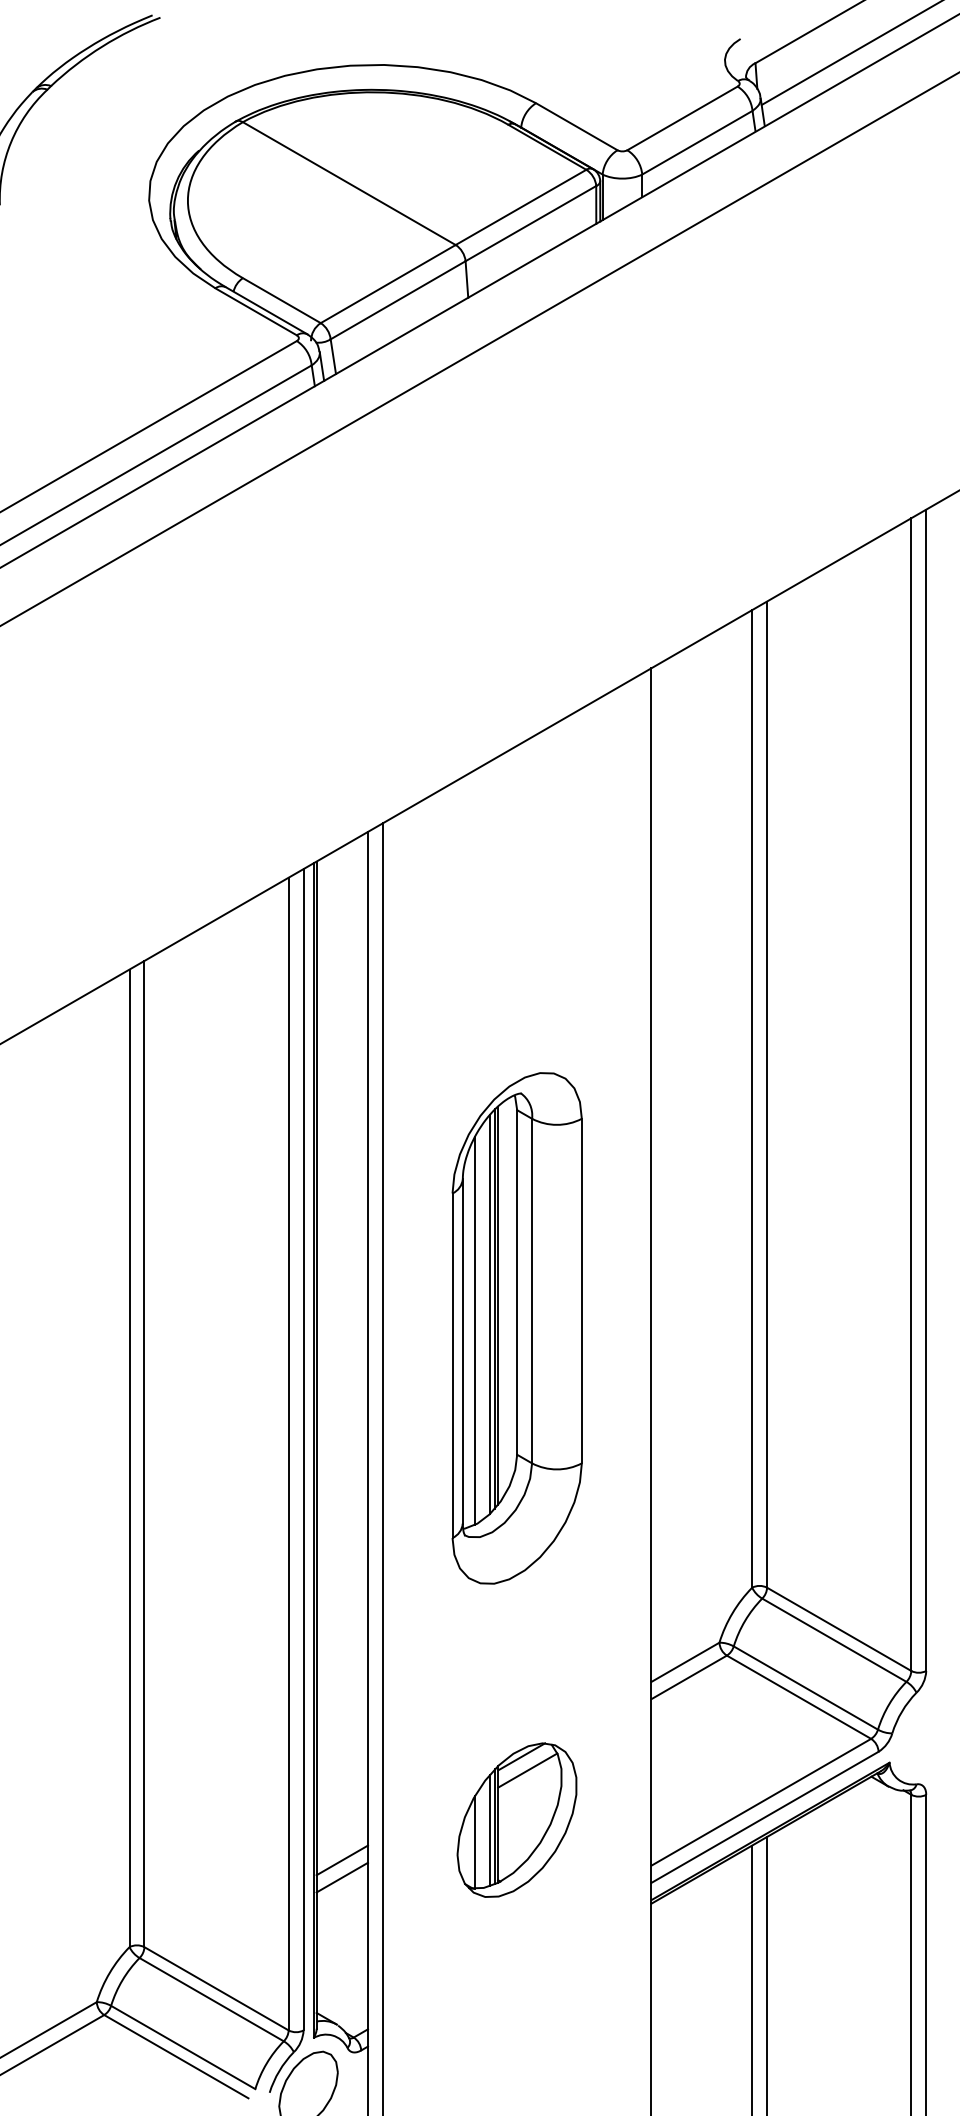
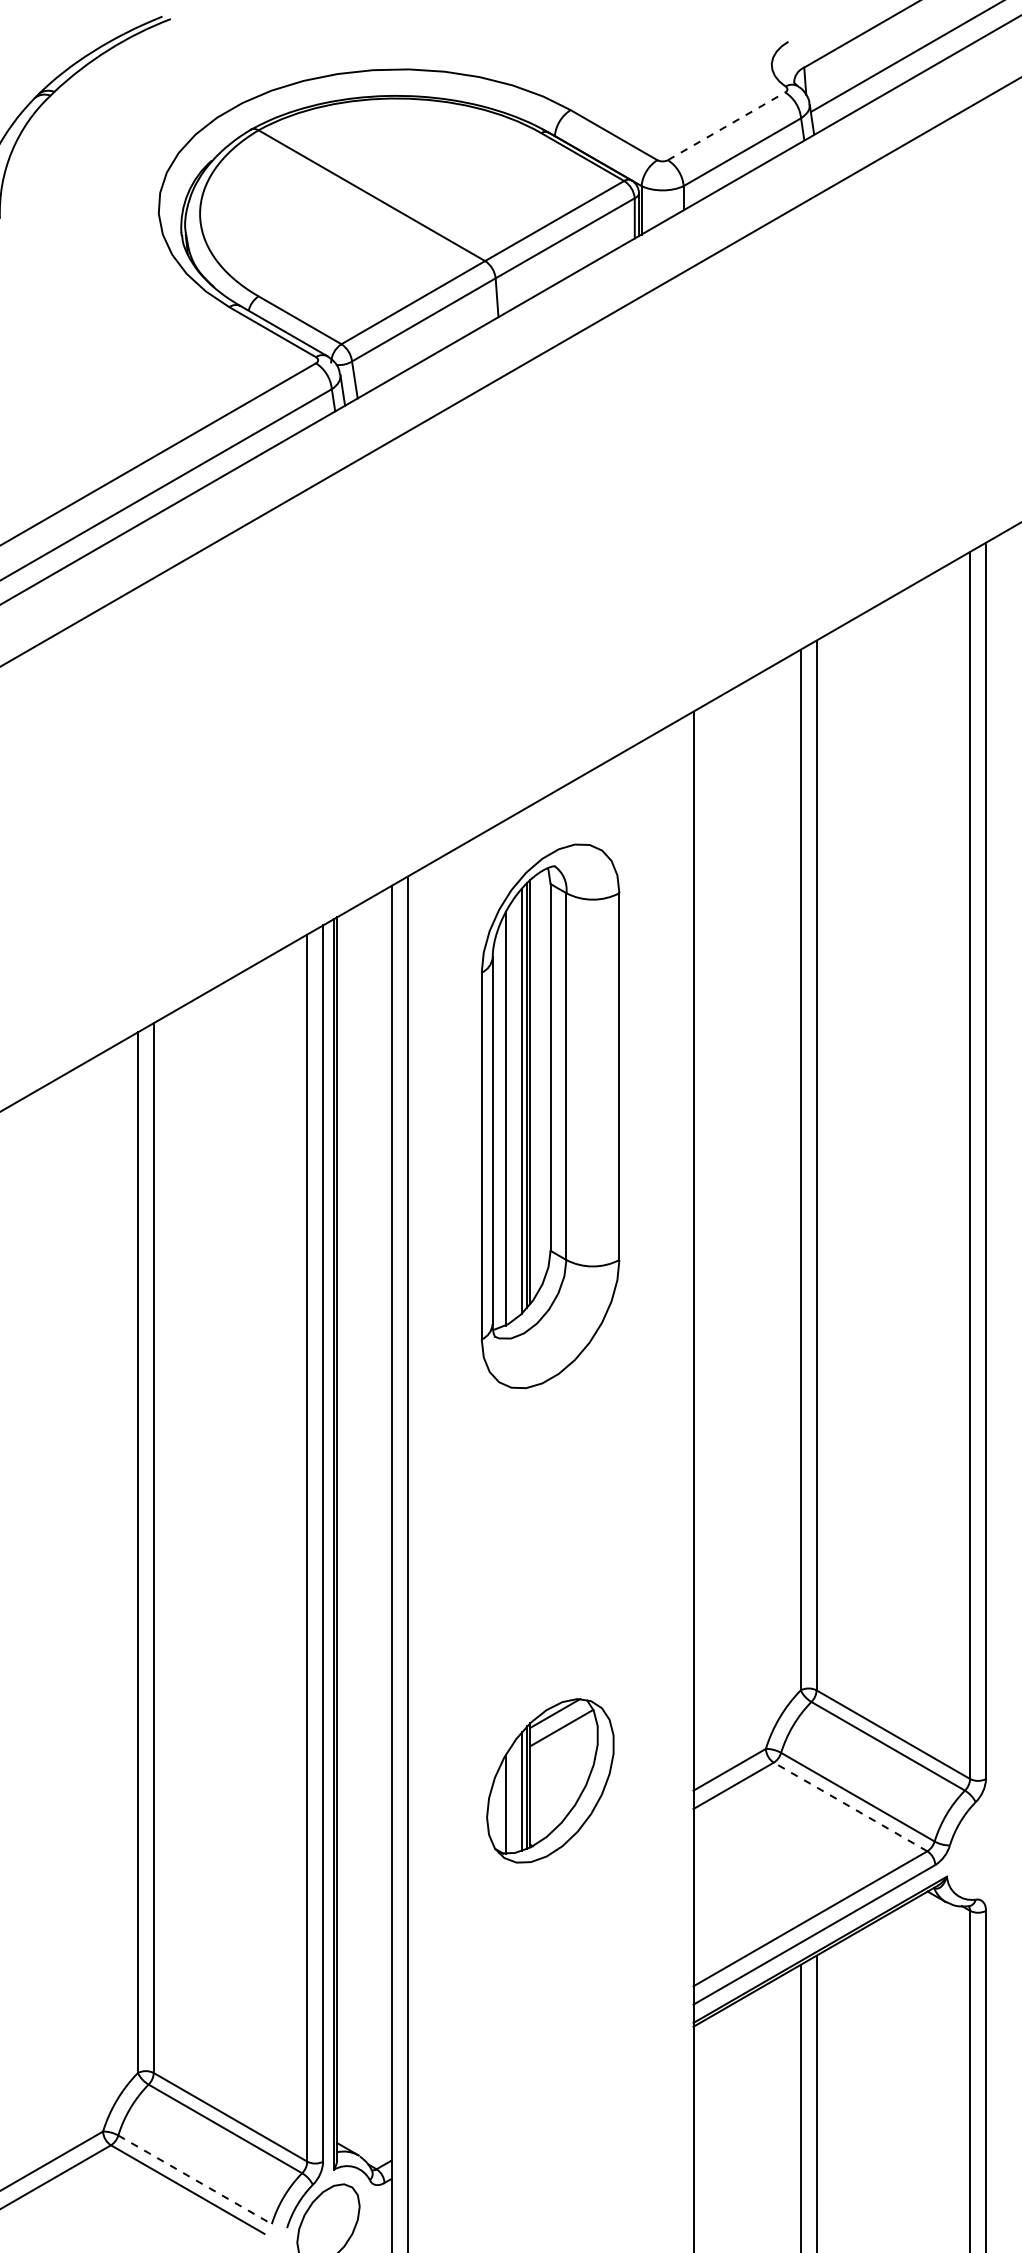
line: (682, 118) -> (726, 126), solid -> dashed
part: (517, 1327) -> (550, 1115), moved
line: (798, 1696) -> (850, 1806), solid -> dashed
part: (517, 1819) -> (550, 1780), moved
line: (342, 1860) -> (364, 1980), removed
line: (342, 1877) -> (364, 1998), removed
line: (183, 2047) -> (195, 2179), solid -> dashed

